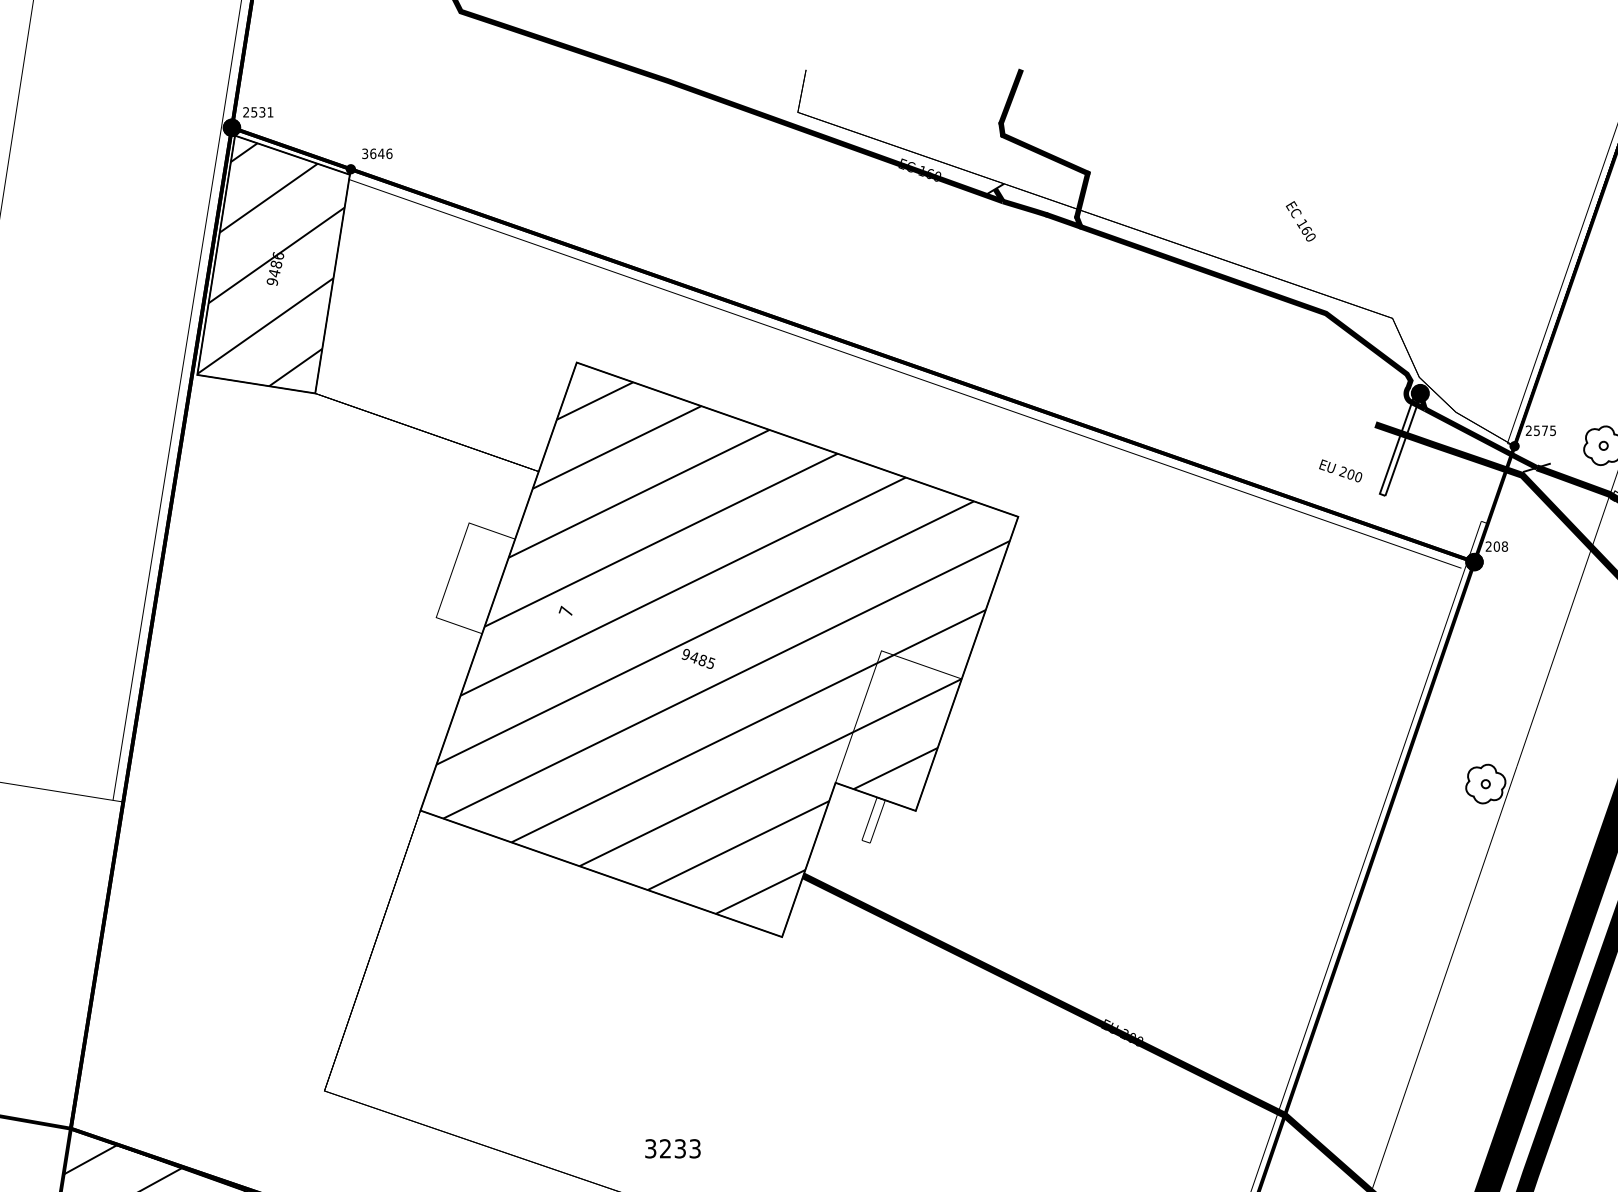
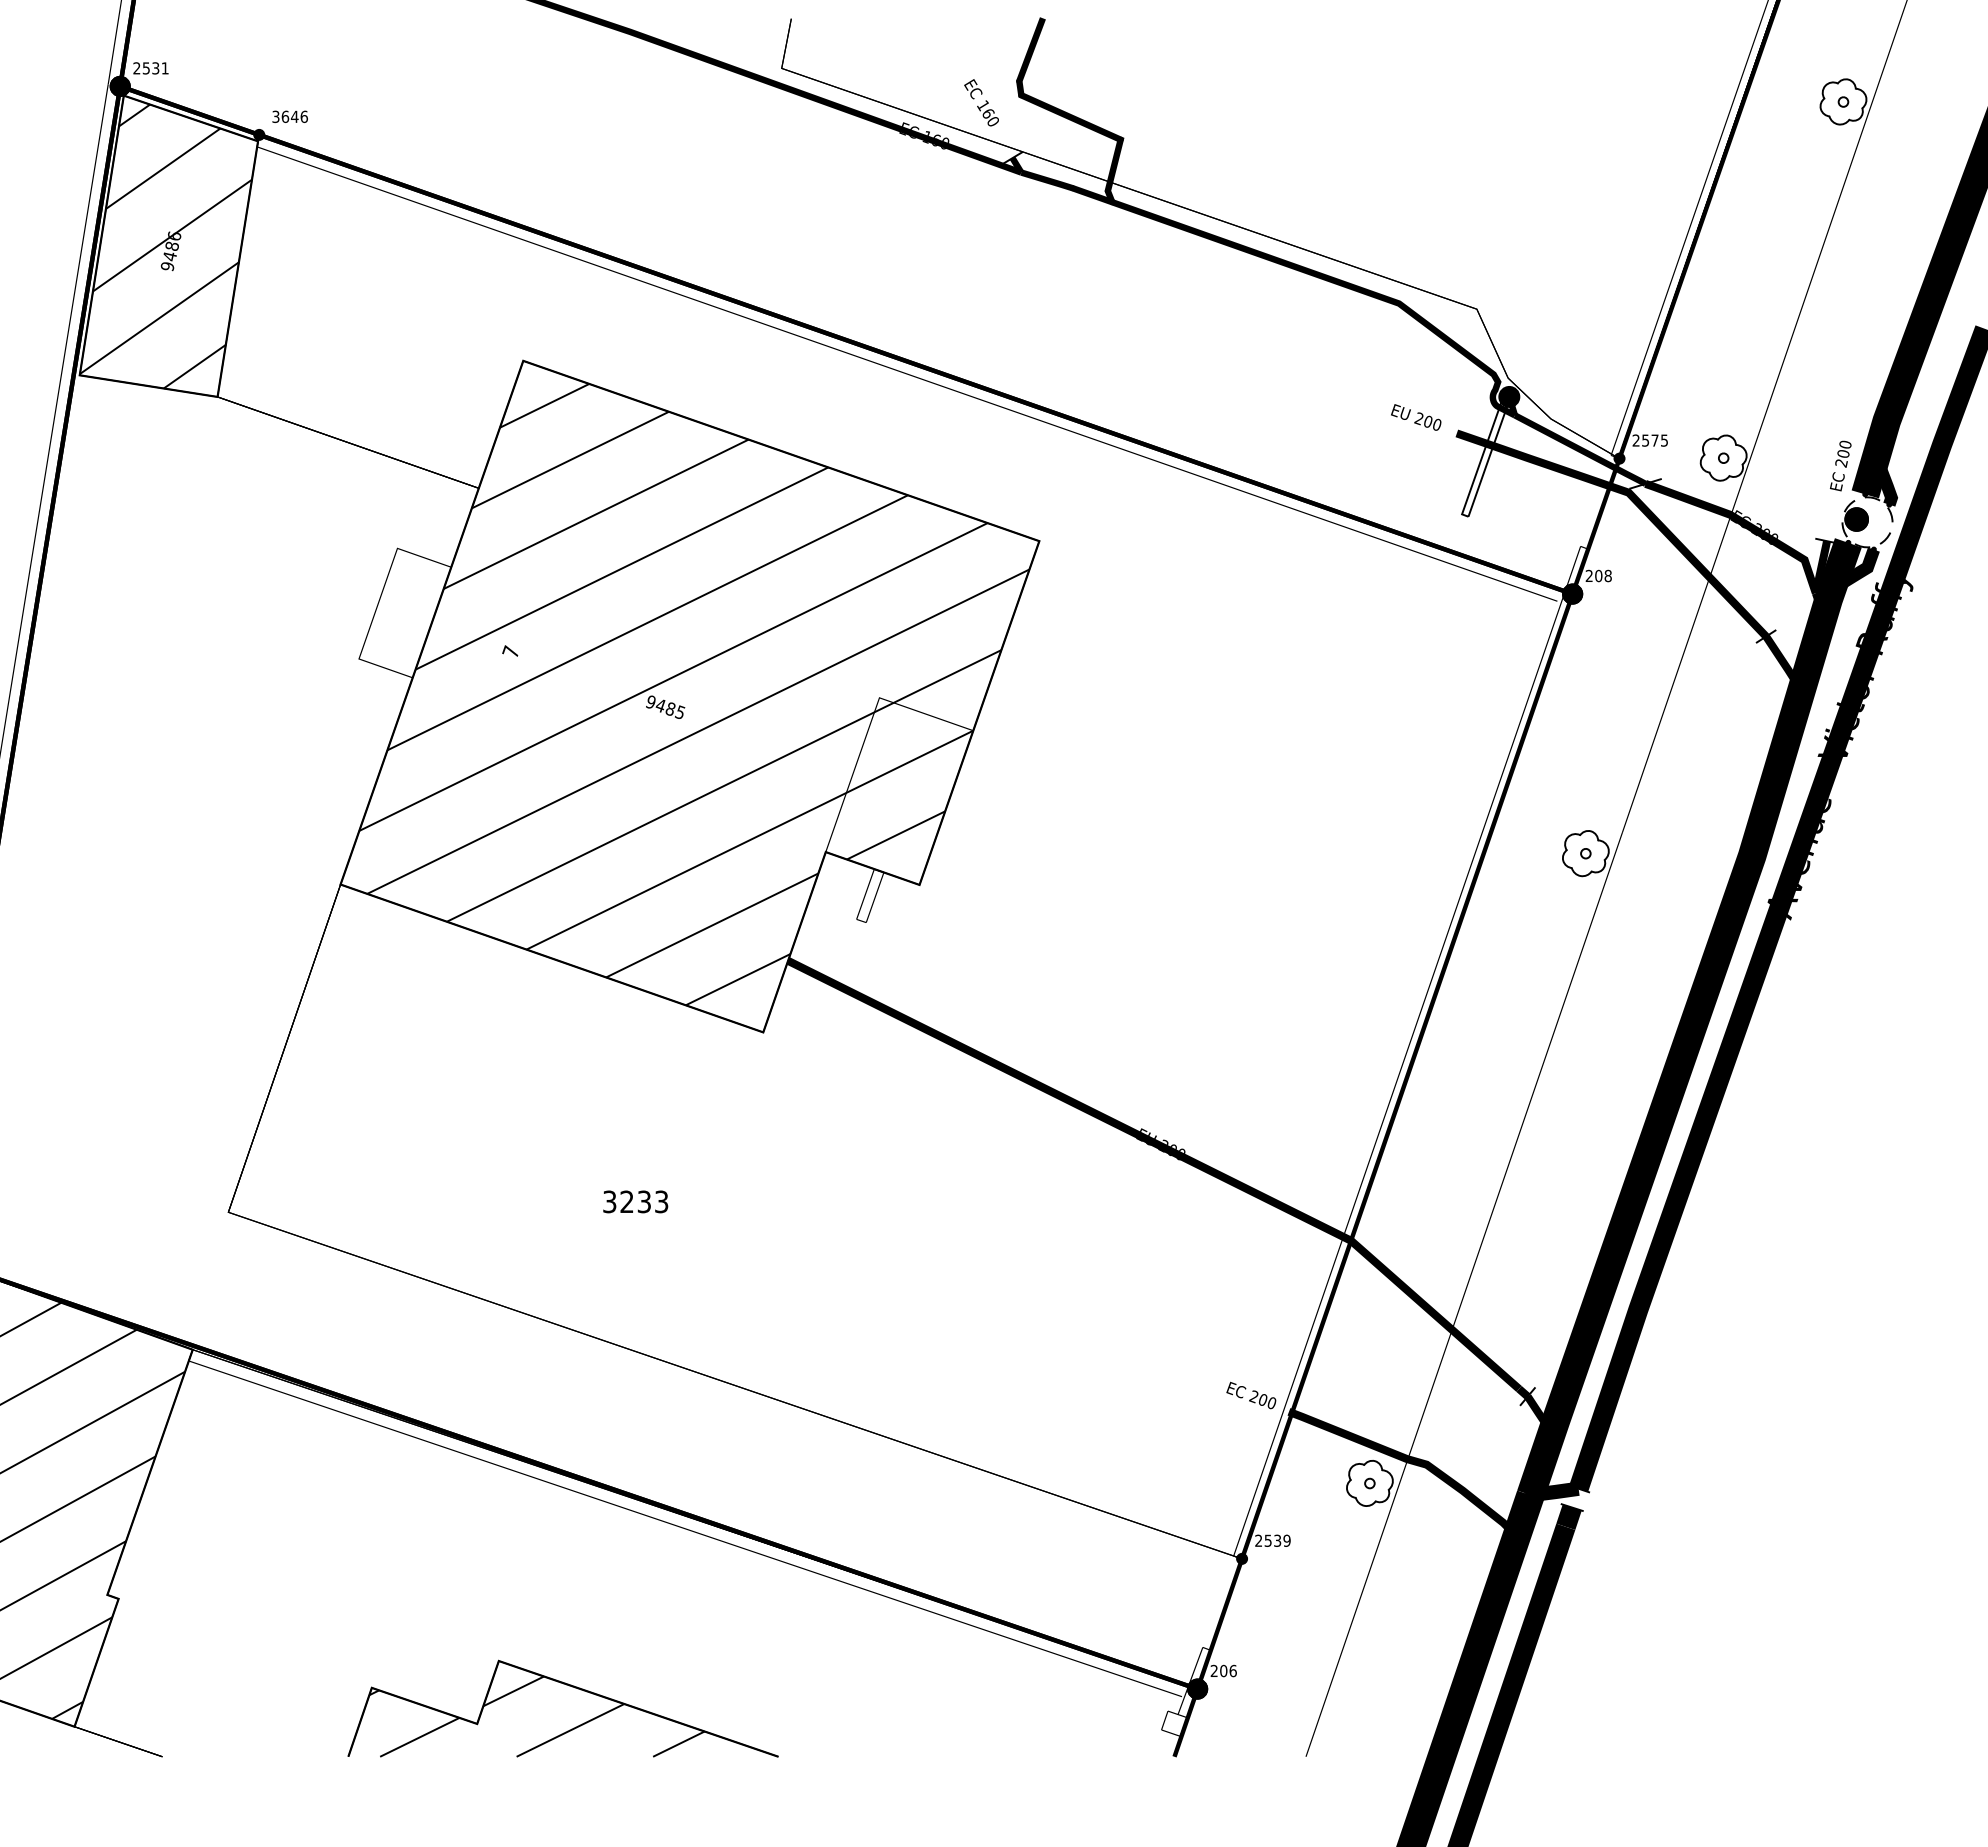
text: (1300, 221) -> (981, 102), moved
text: (1340, 470) -> (1416, 417), moved
text: (672, 1148) -> (635, 1201), moved

